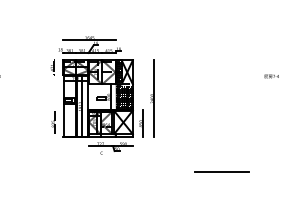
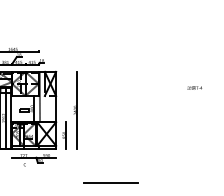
hatch: (124, 84) -> (47, 96), removed
line: (221, 171) -> (110, 183), moved

